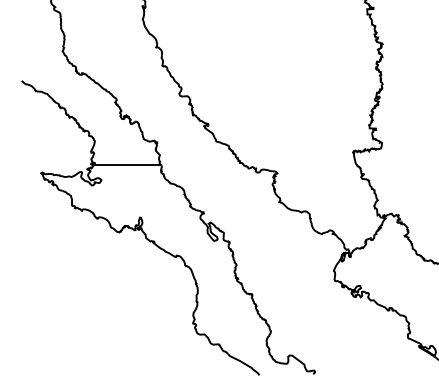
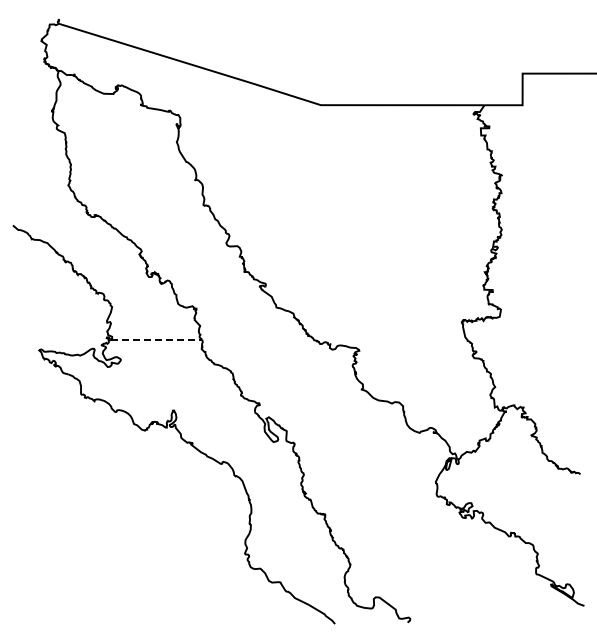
line: (127, 165) -> (156, 339), solid -> dashed

